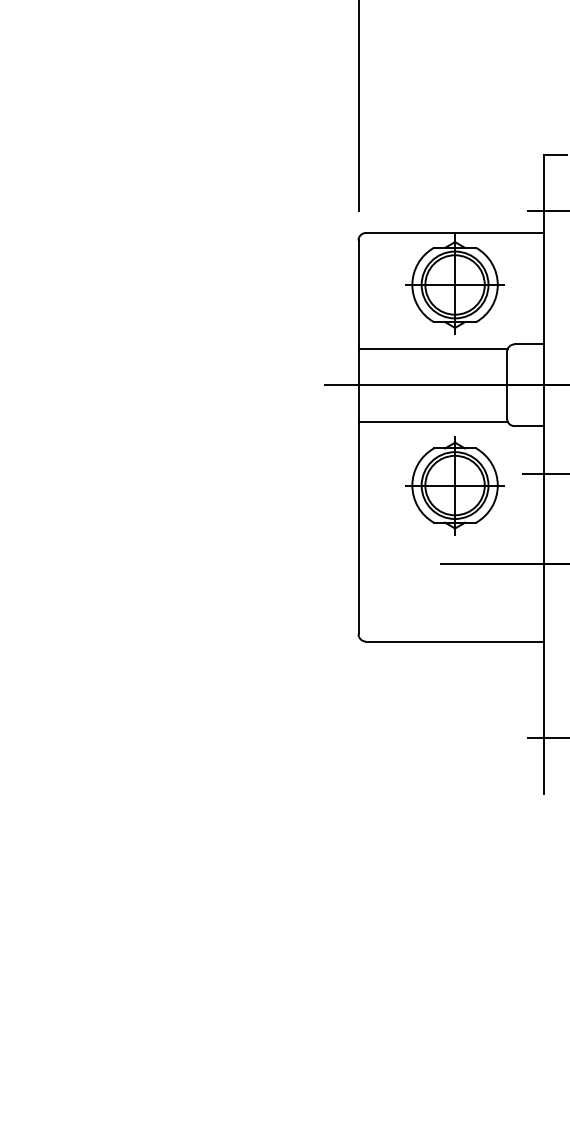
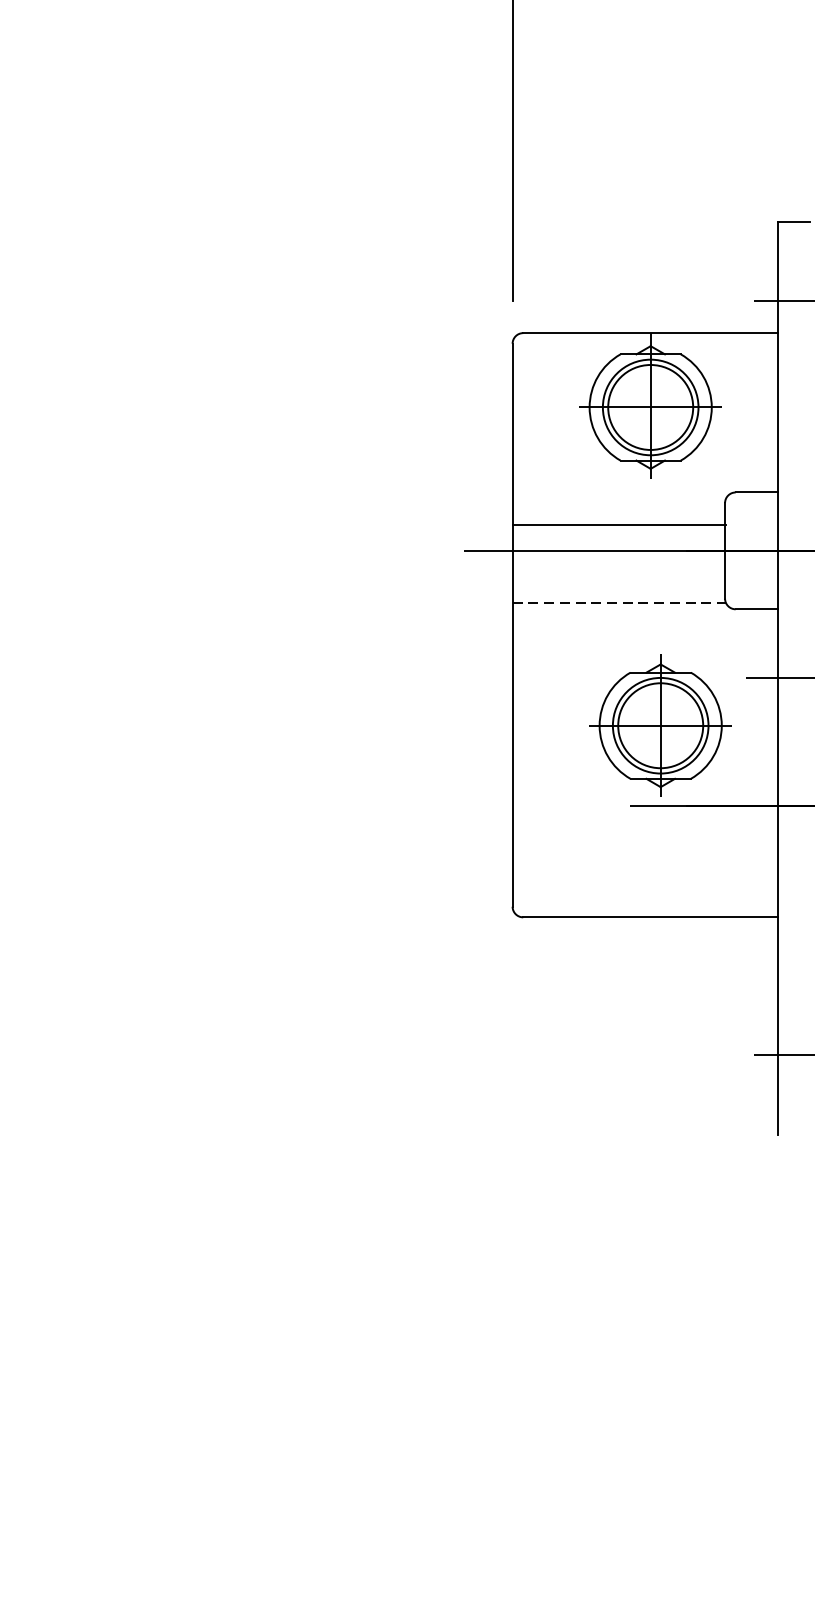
line: (432, 348) -> (618, 524), moved
line: (433, 421) -> (619, 602), solid -> dashed
part: (454, 485) -> (659, 725), moved

